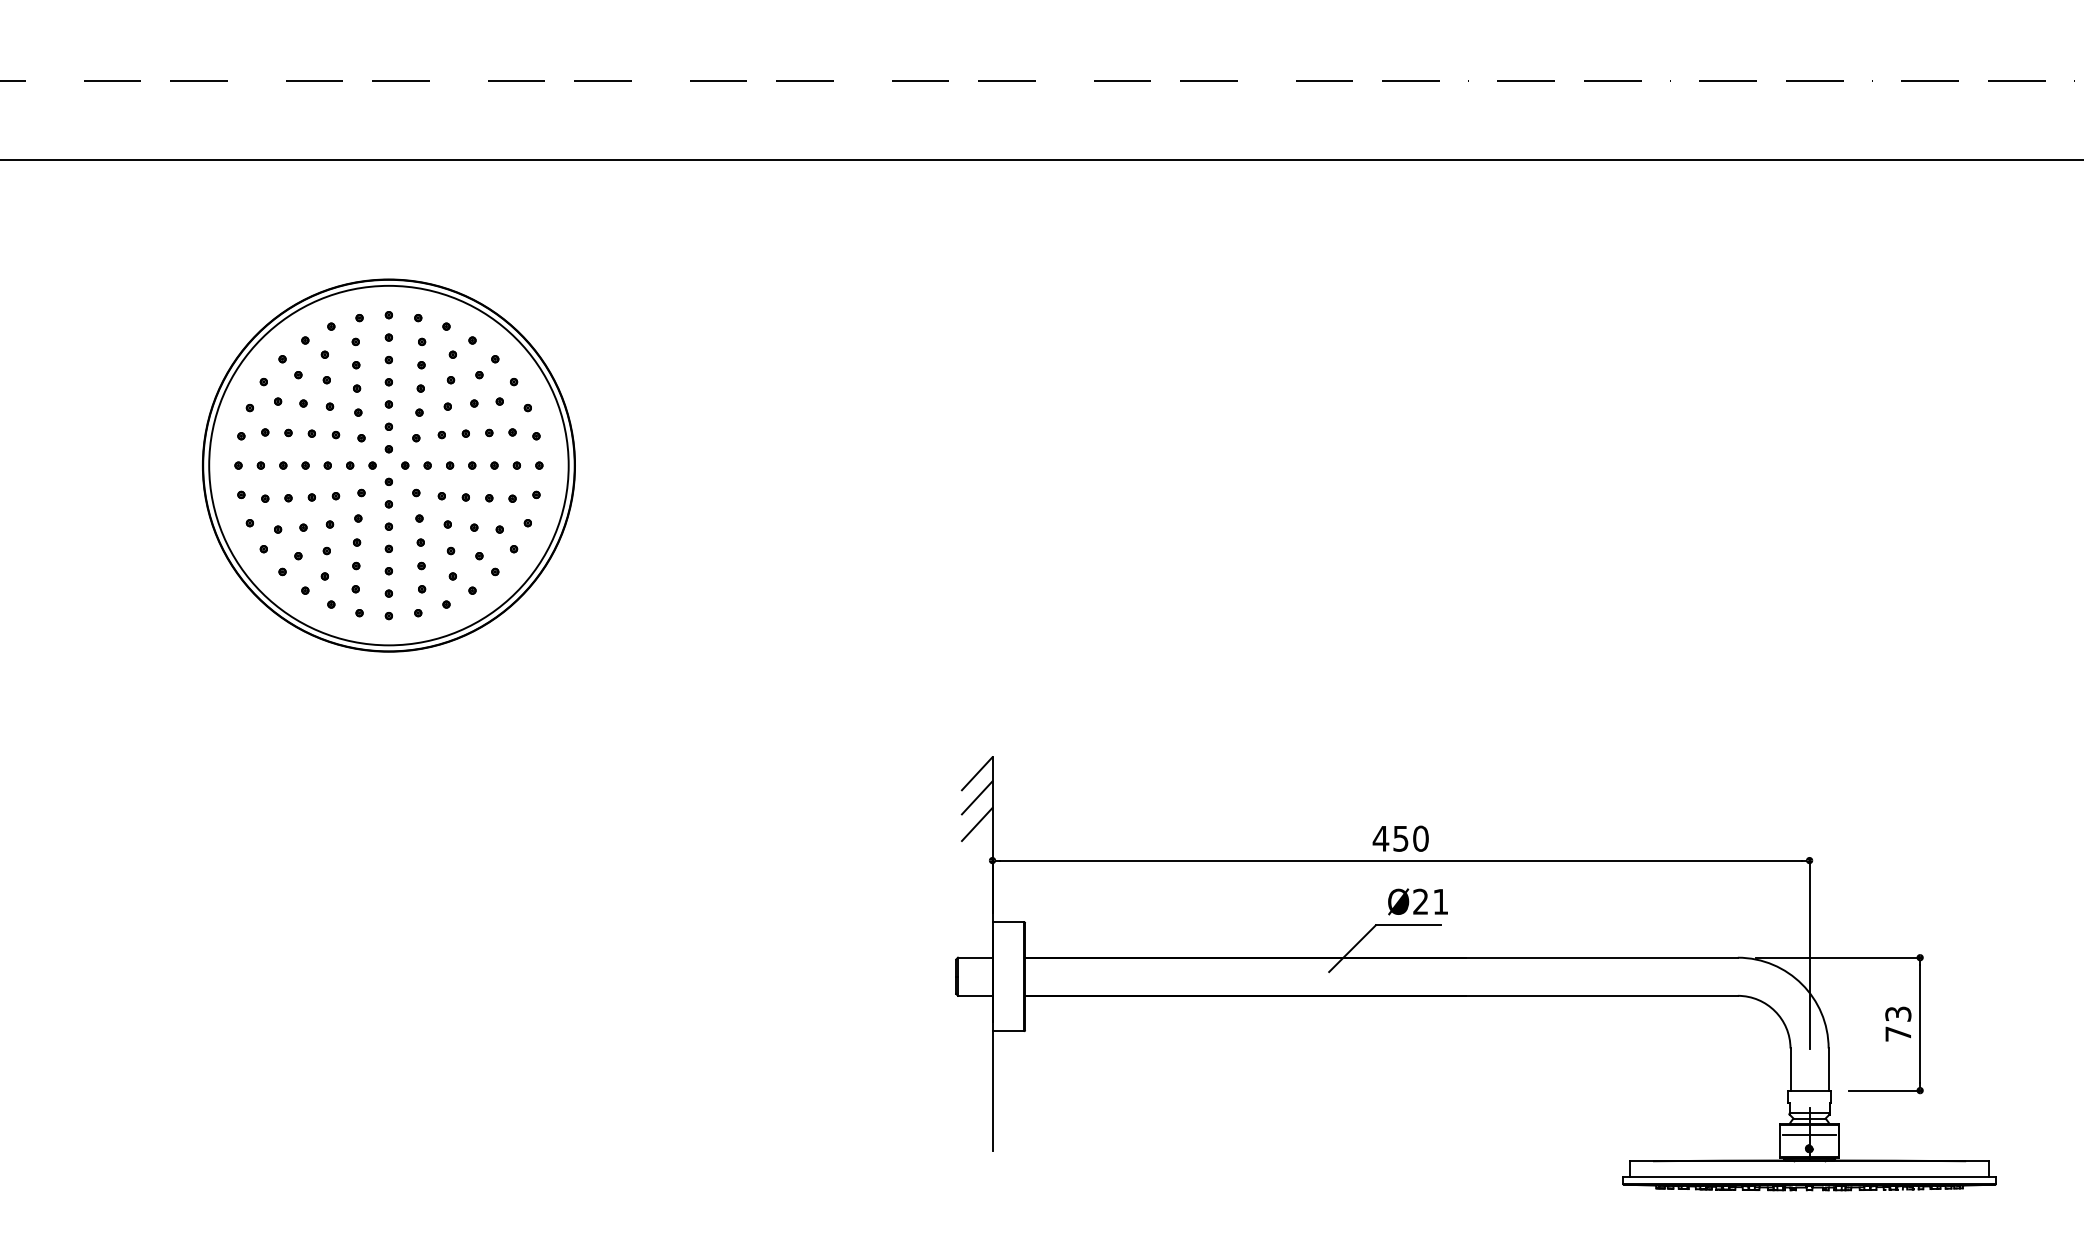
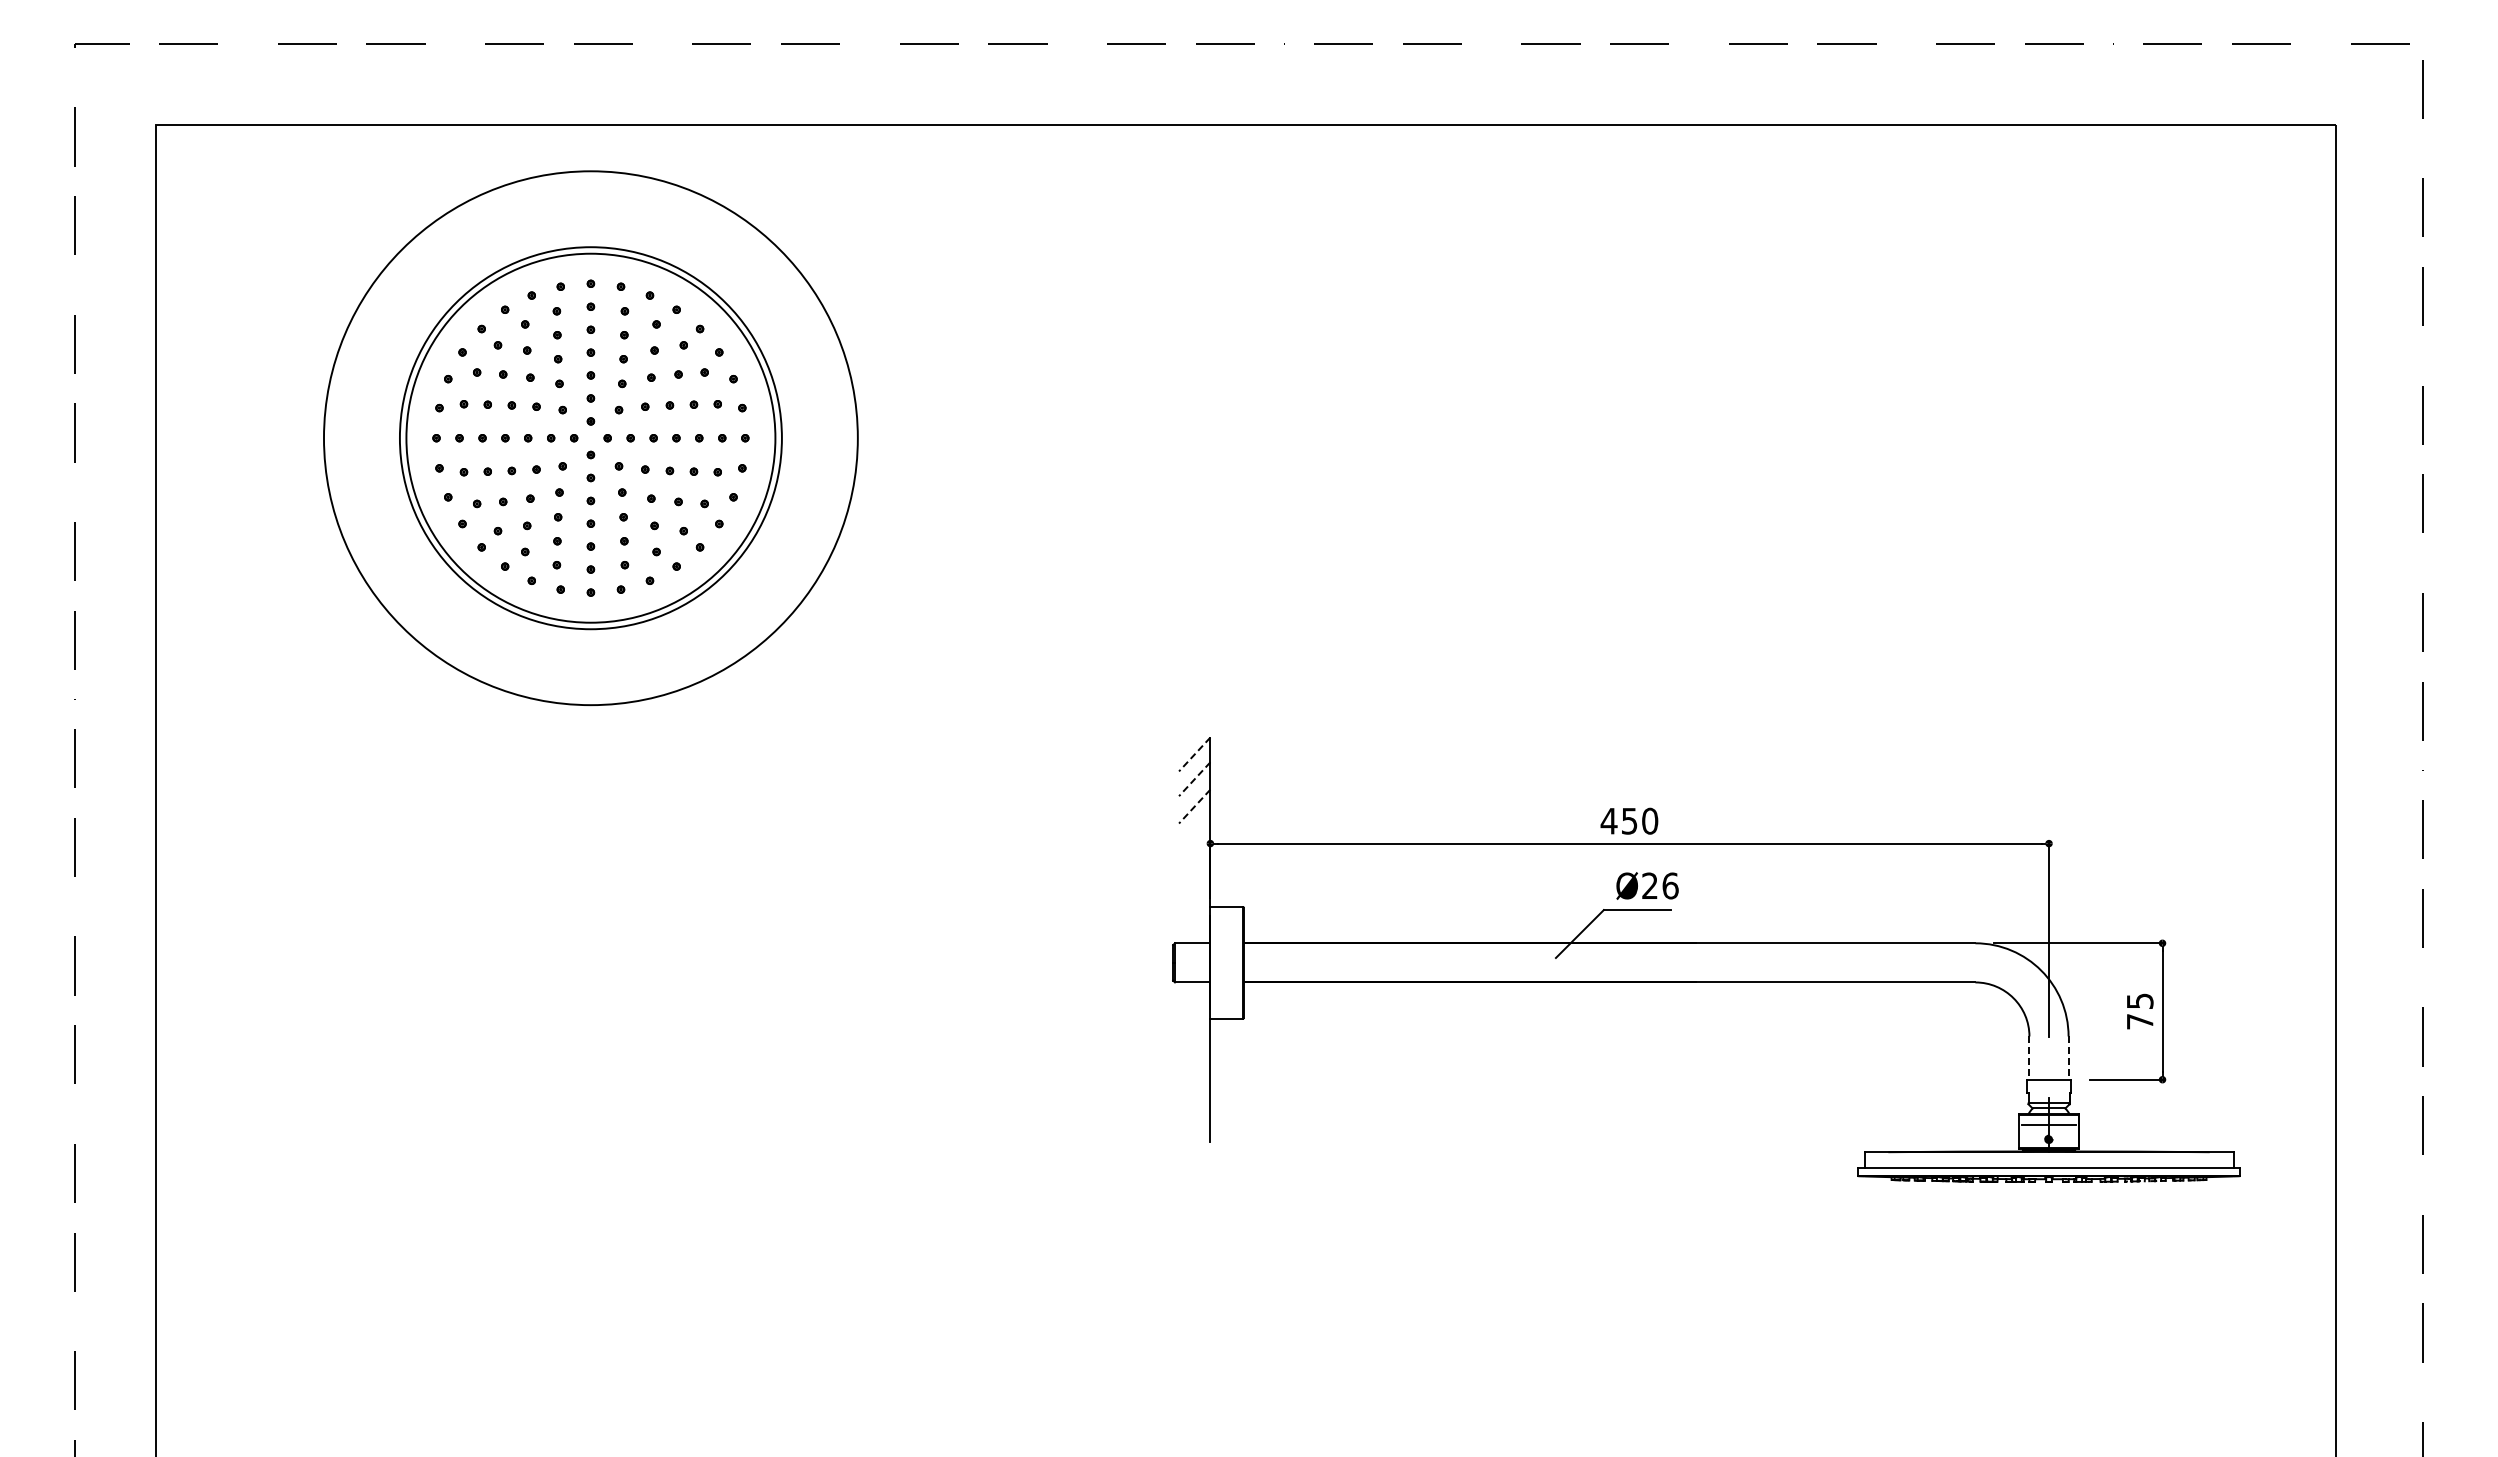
circle: (388, 464) -> (590, 437), size x1.4
line: (977, 773) -> (1194, 754), solid -> dashed
line: (977, 798) -> (1194, 779), solid -> dashed
line: (977, 824) -> (1194, 806), solid -> dashed
text: (1440, 901) -> (1670, 885), Ø21 -> Ø26
text: (1897, 1013) -> (2139, 1000), 73 -> 75
line: (1790, 1069) -> (2029, 1058), solid -> dashed
line: (1828, 1069) -> (2068, 1058), solid -> dashed

